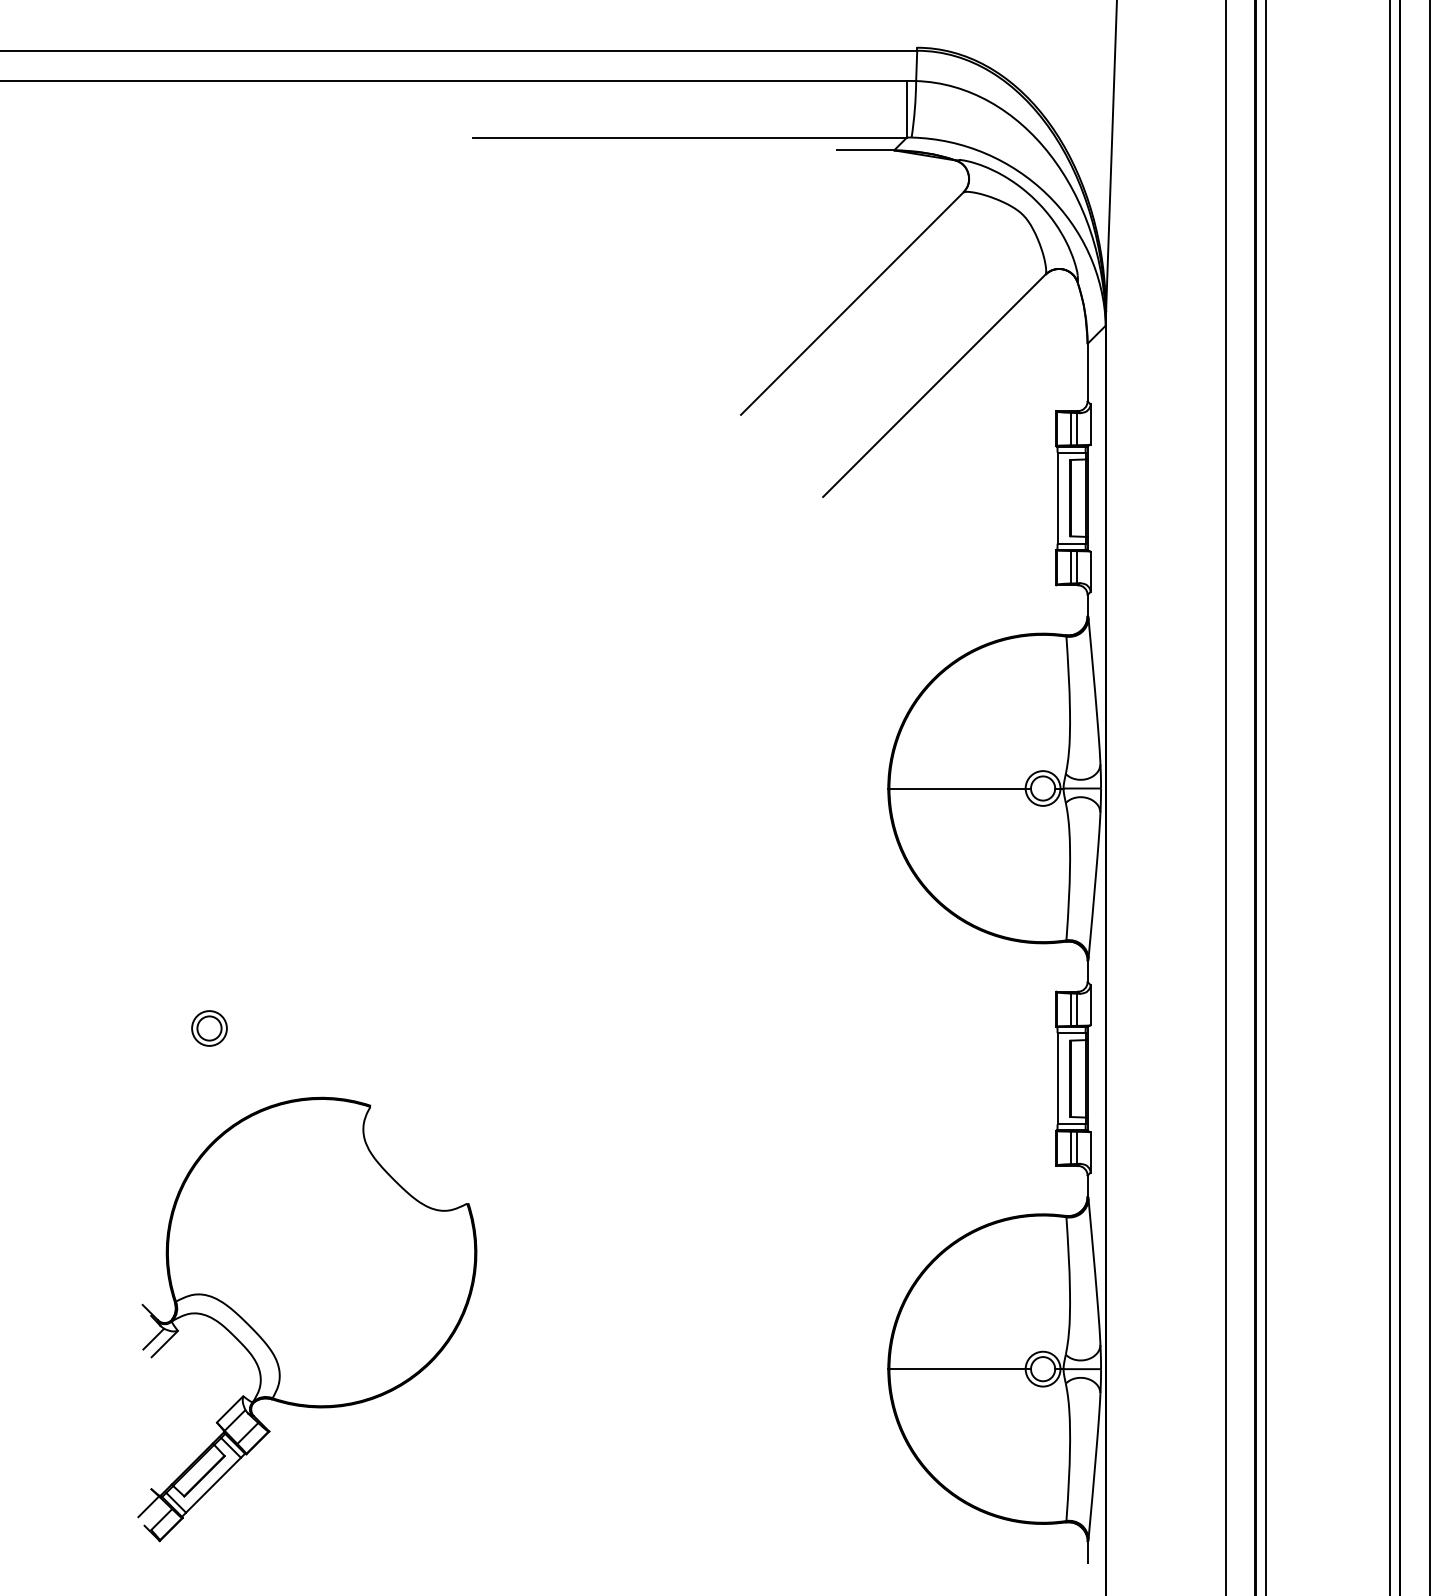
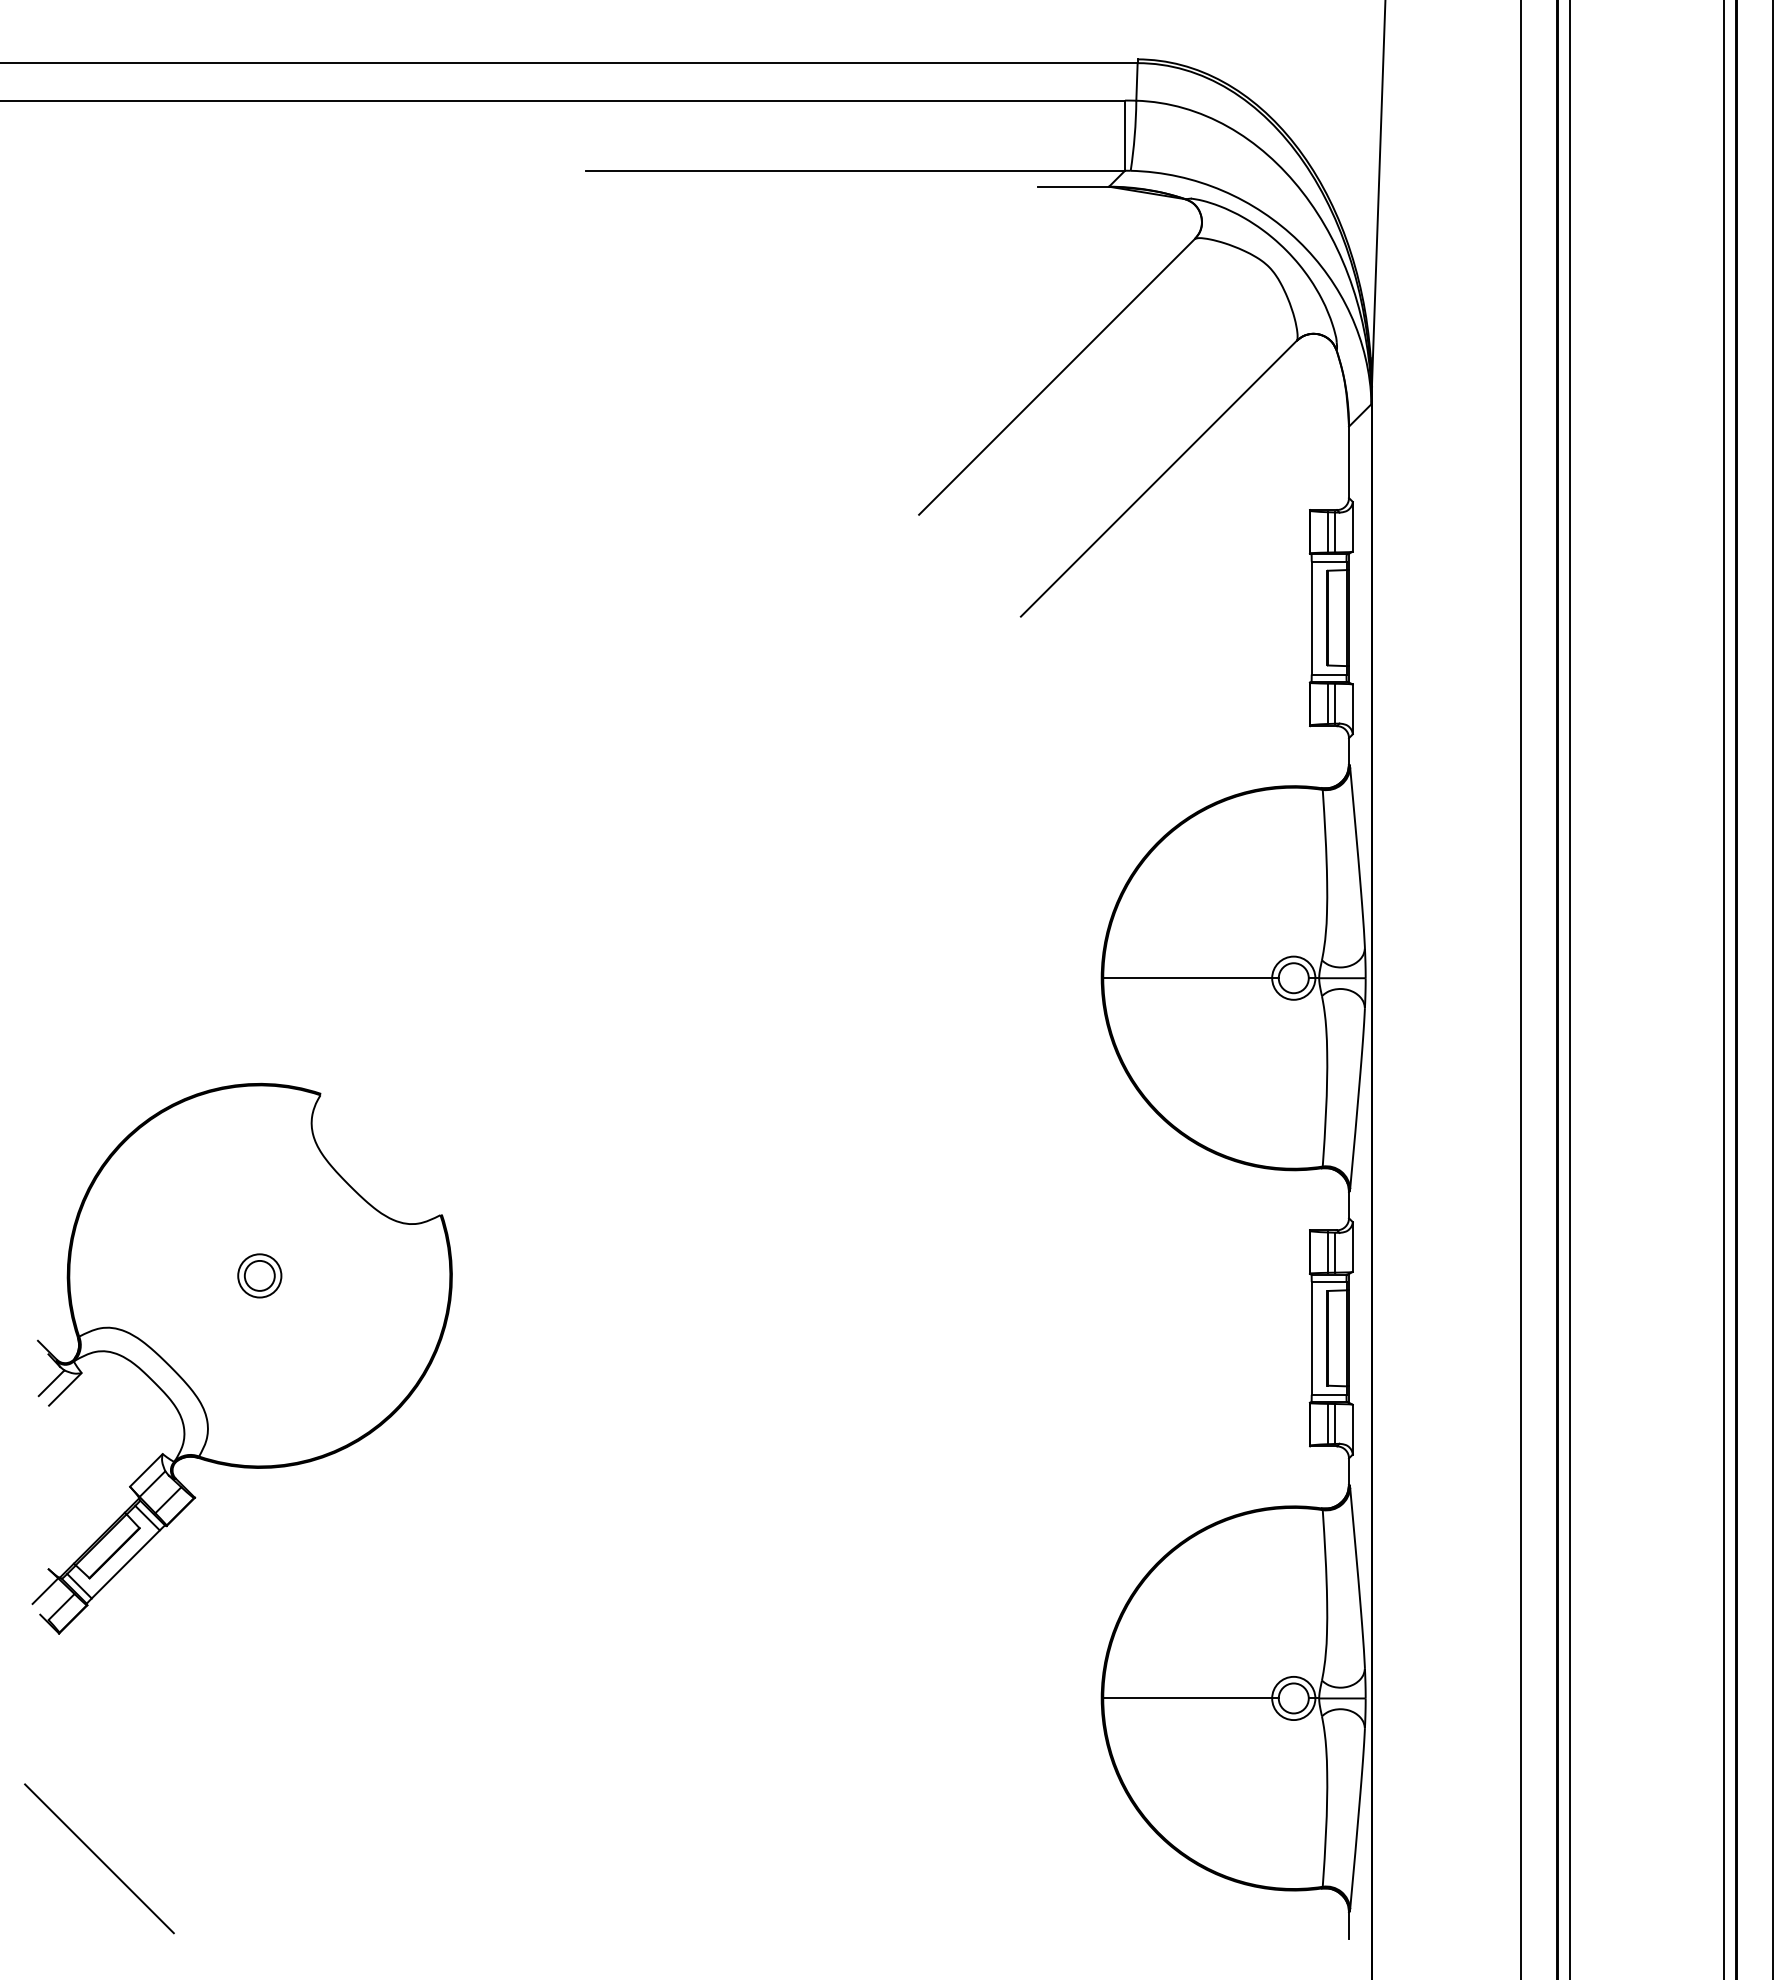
part: (306, 1319) -> (241, 1358), moved
line: (80, 1498) -> (99, 1858), added

